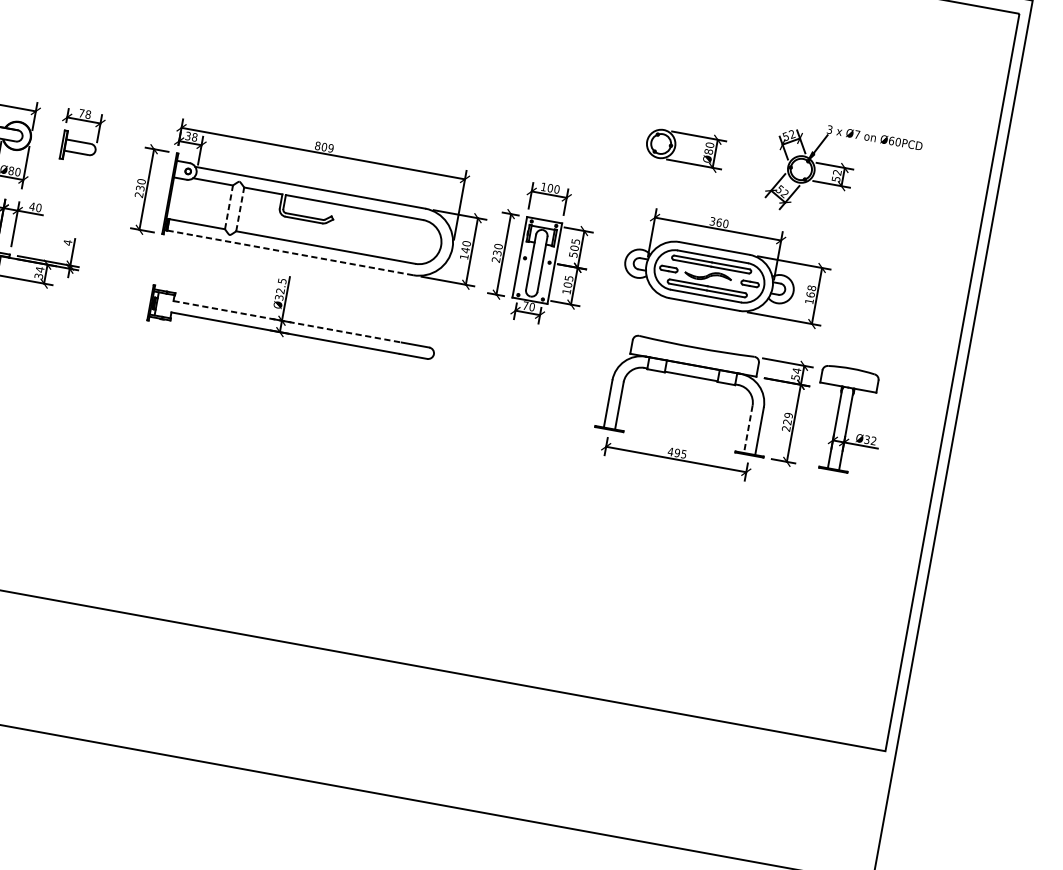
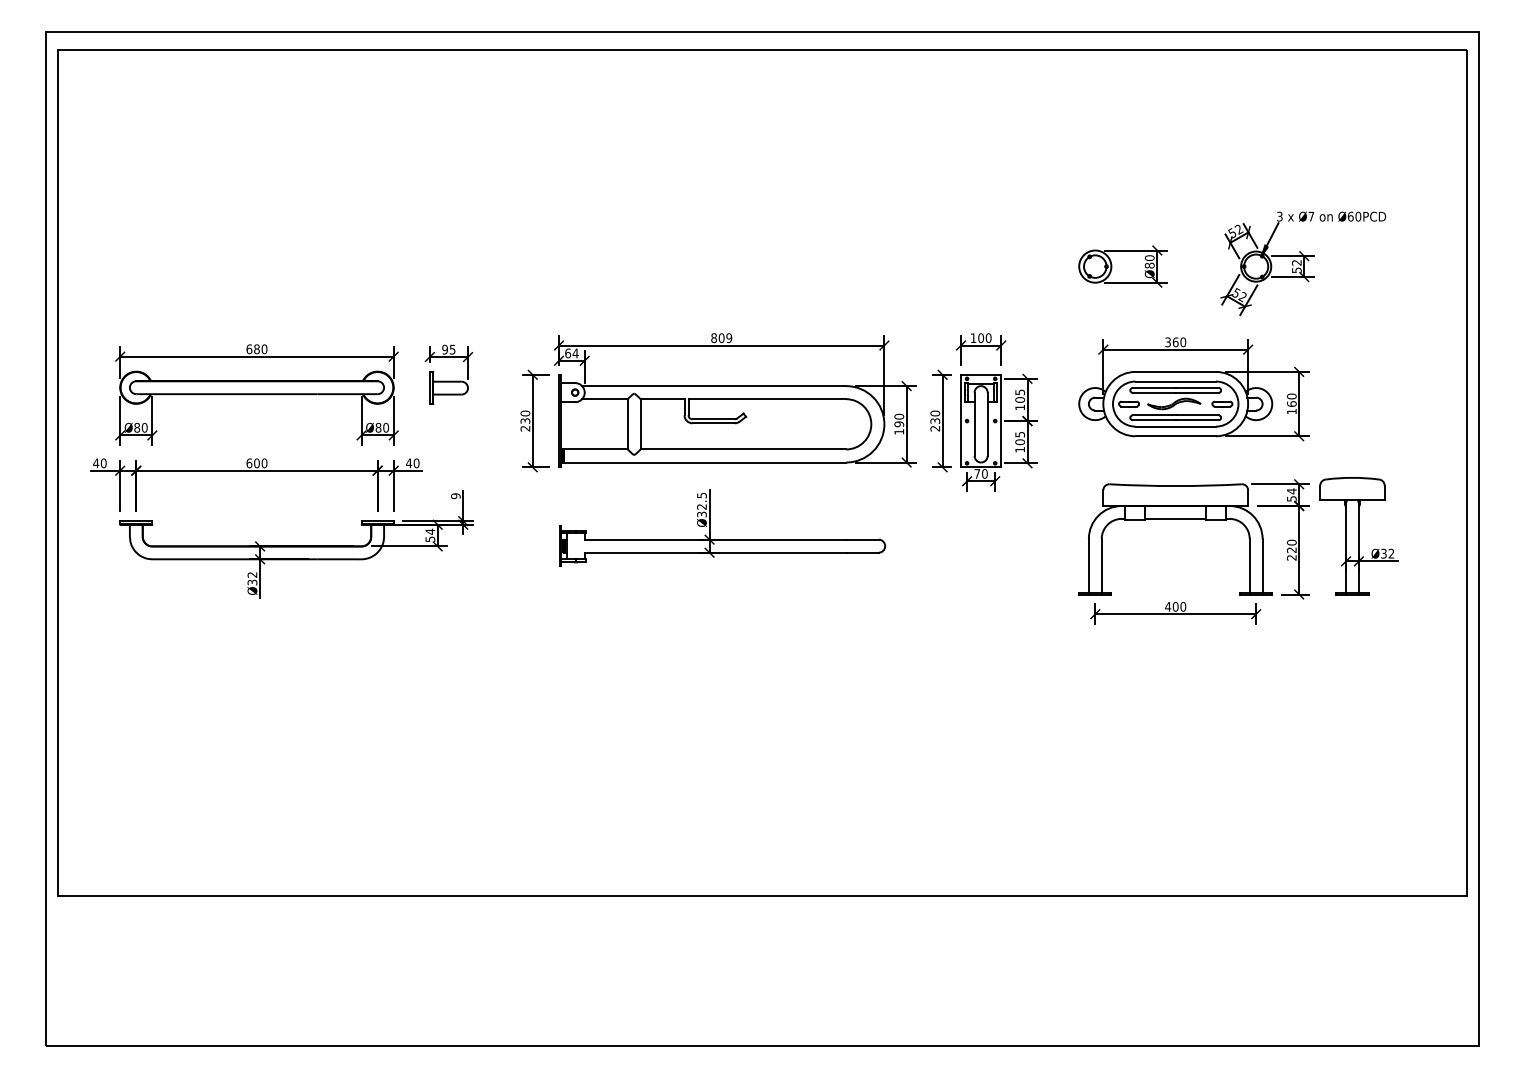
text: (84, 113) -> (448, 349), 78 -> 95
text: (191, 136) -> (571, 353), 38 -> 64
line: (228, 206) -> (627, 423), dashed -> solid
line: (240, 208) -> (640, 423), dashed -> solid
text: (67, 242) -> (455, 496), 4 -> 9
text: (465, 250) -> (899, 424), 140 -> 190
line: (289, 252) -> (704, 462), dashed -> solid
text: (573, 254) -> (1020, 407), 505 -> 105
text: (38, 275) -> (429, 538), 34 -> 54
text: (811, 288) -> (1291, 396), 168 -> 160
line: (288, 321) -> (716, 539), dashed -> solid
text: (788, 415) -> (1291, 542), 229 -> 220
line: (748, 429) -> (1249, 566), dashed -> solid
text: (680, 453) -> (1179, 606), 495 -> 400

